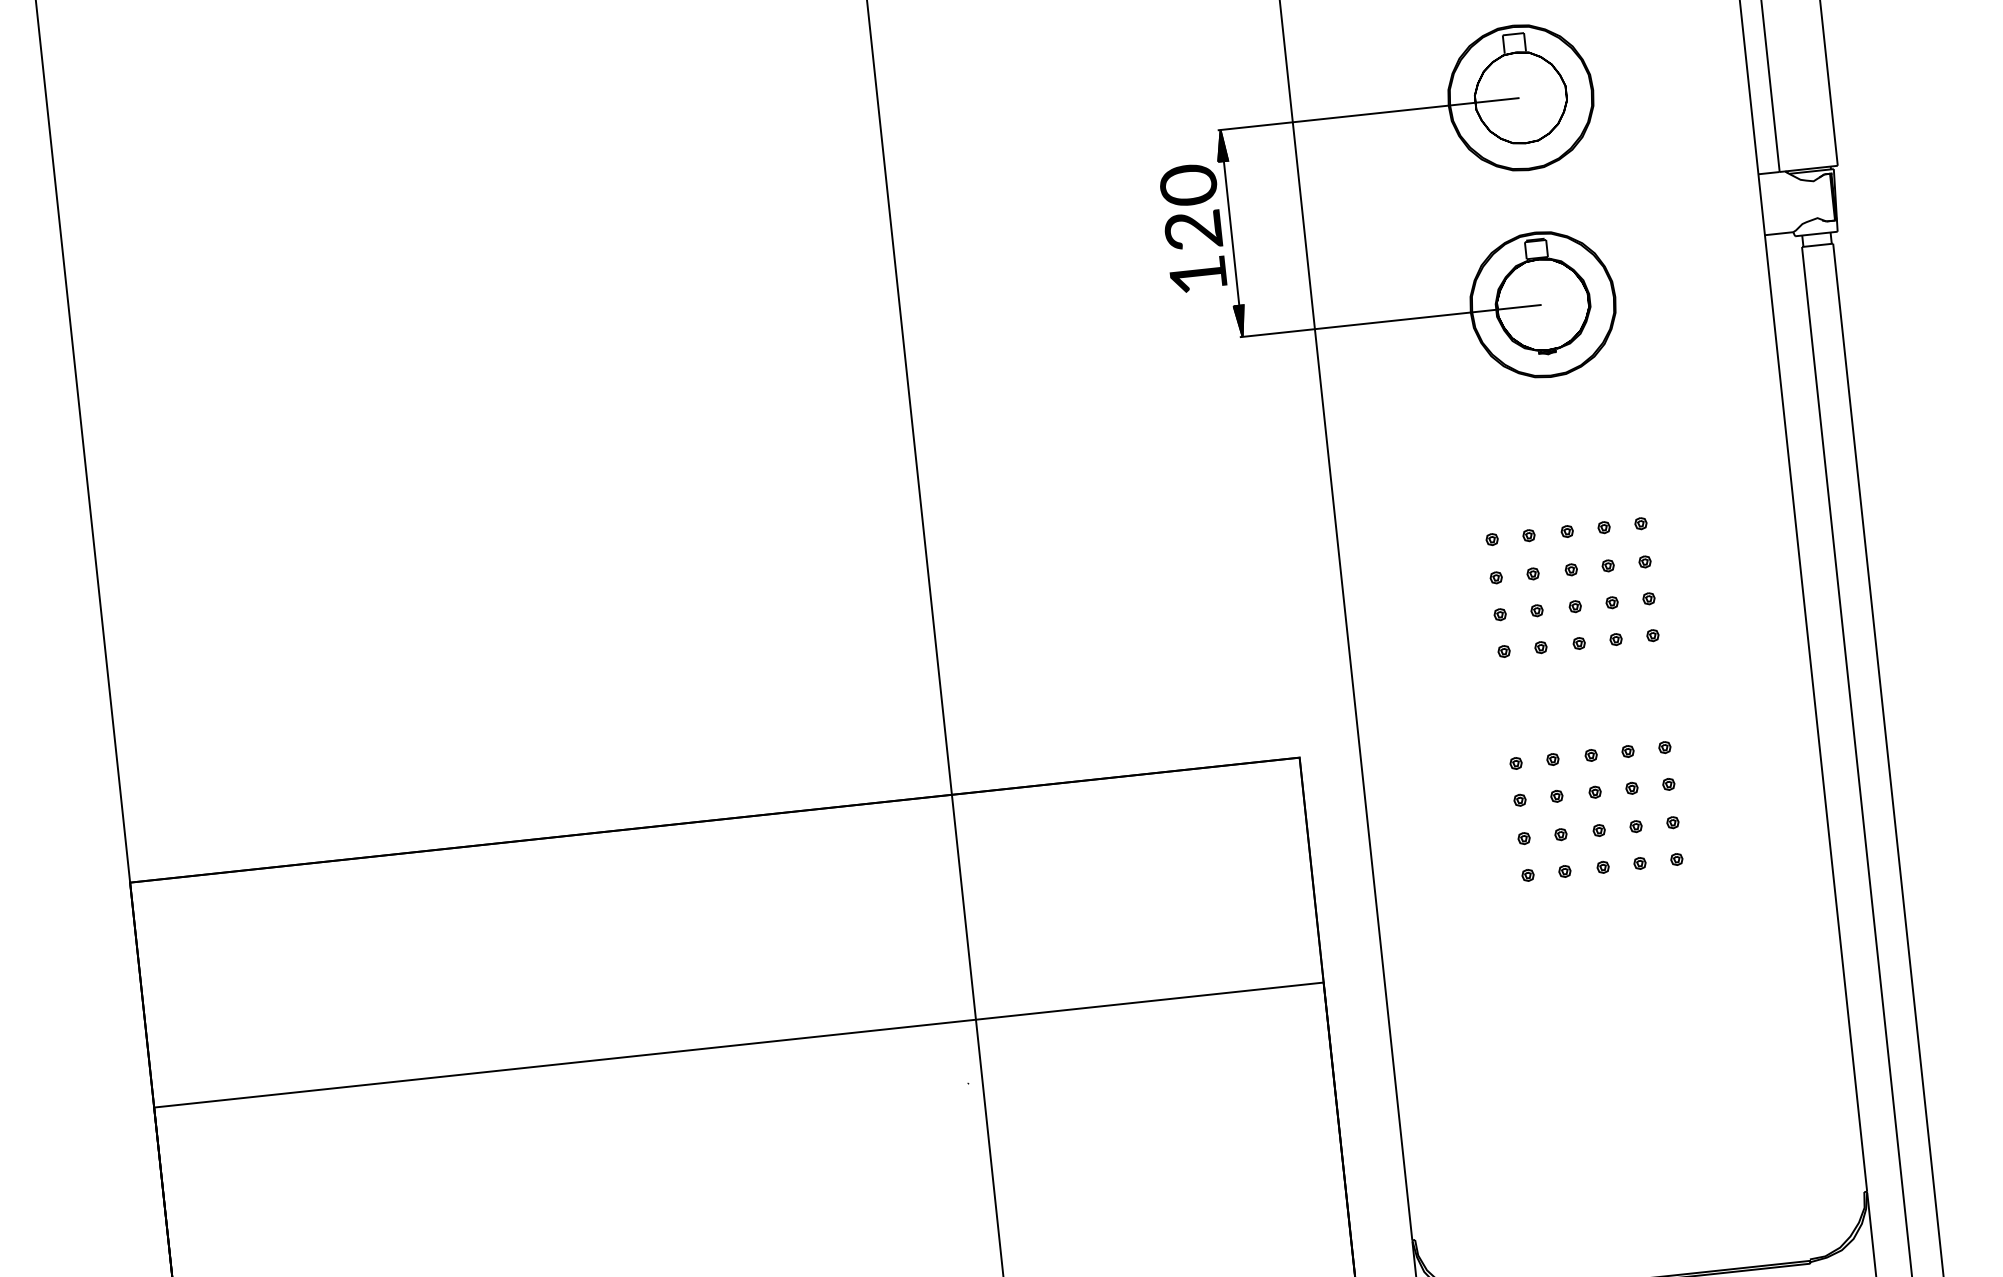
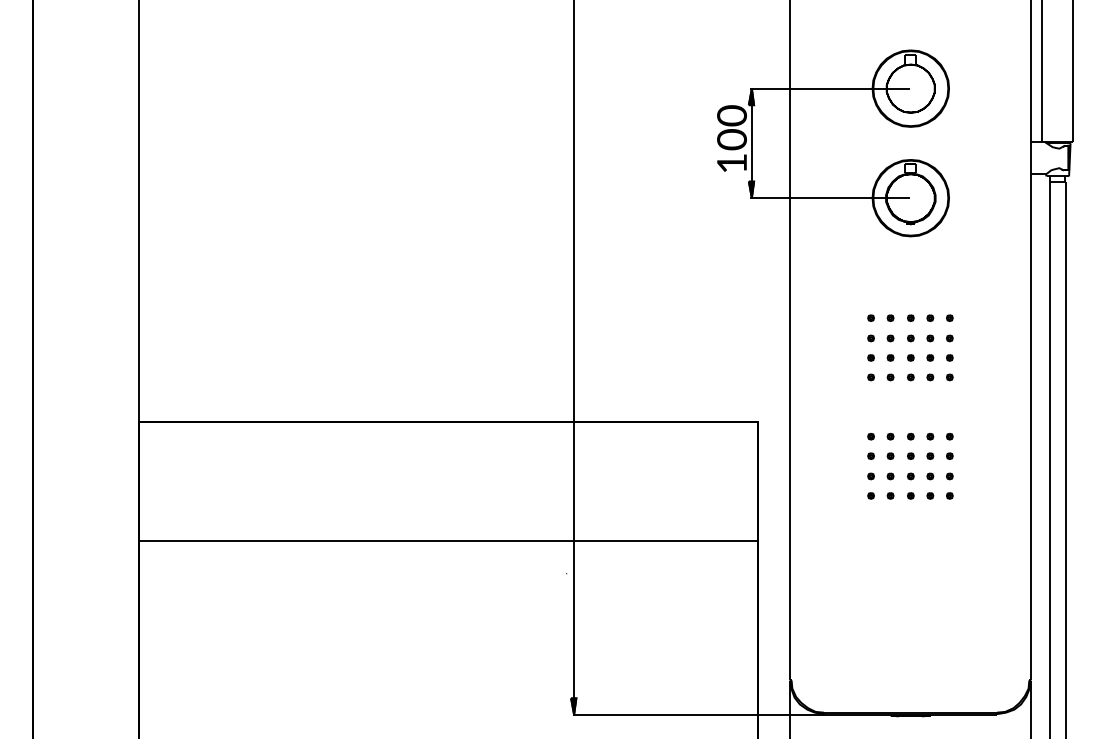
text: (1192, 230) -> (731, 139), 120 -> 100

